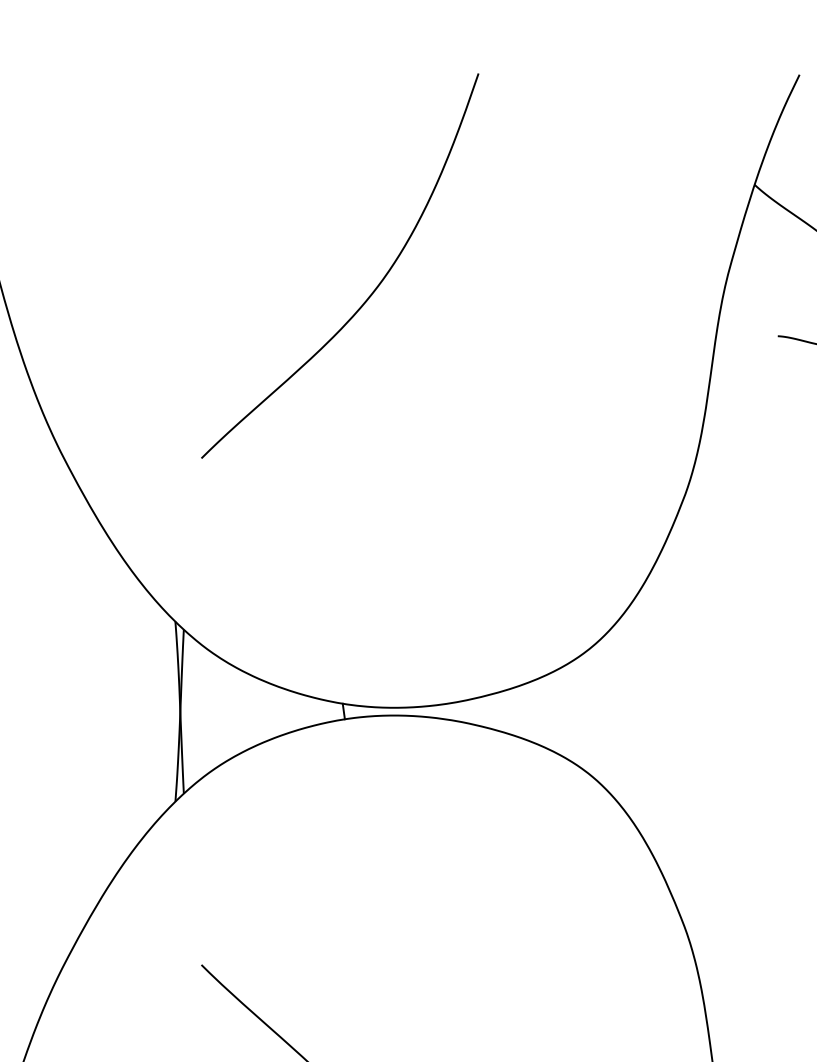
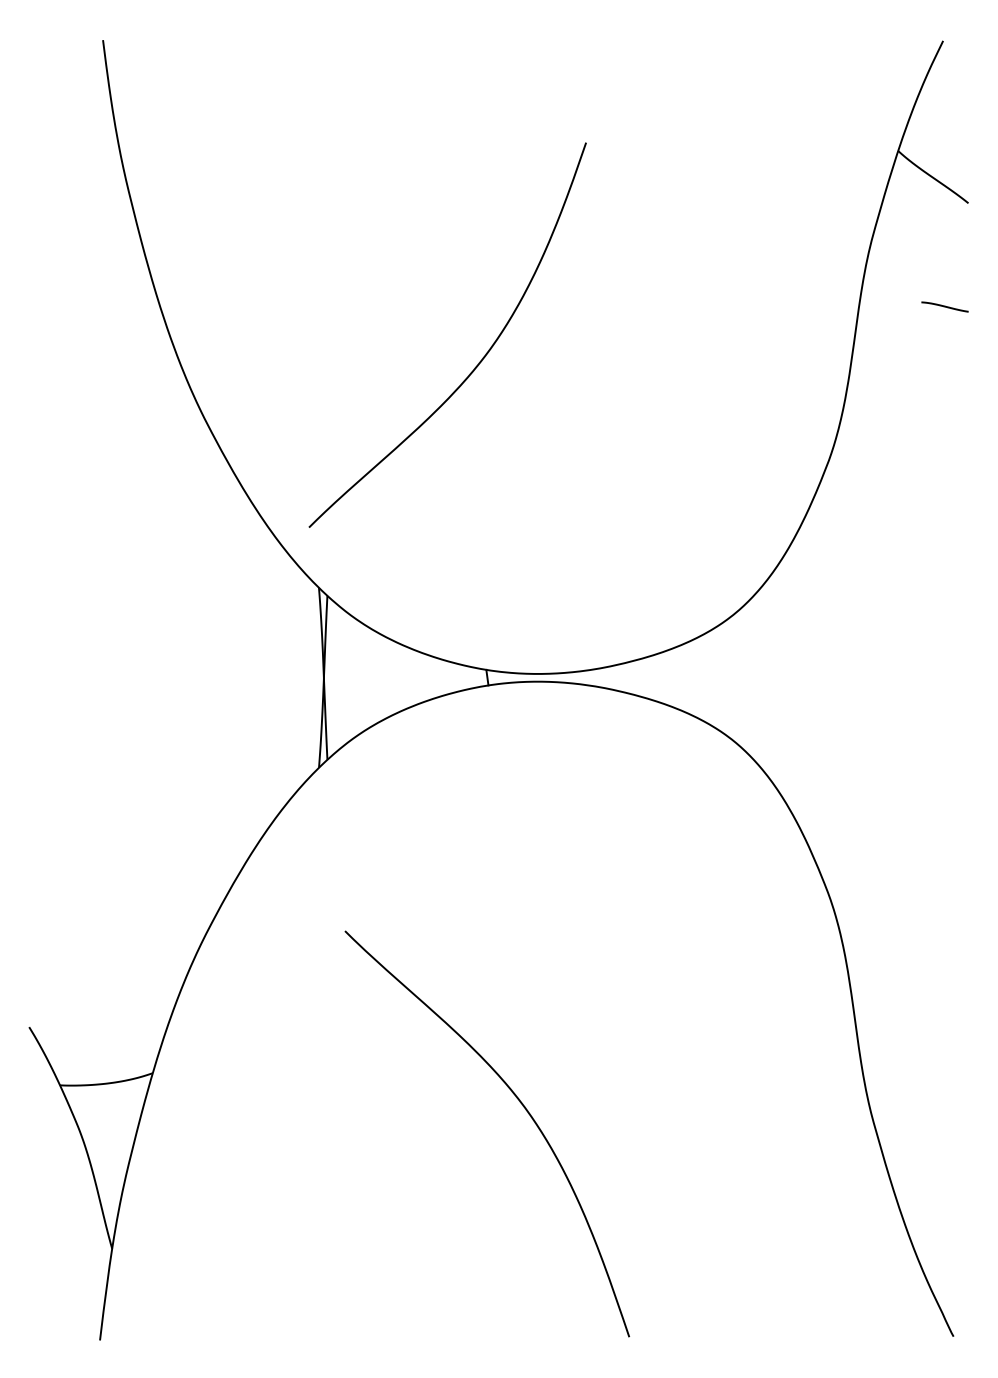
curve: (370, 293) -> (478, 362), moved

